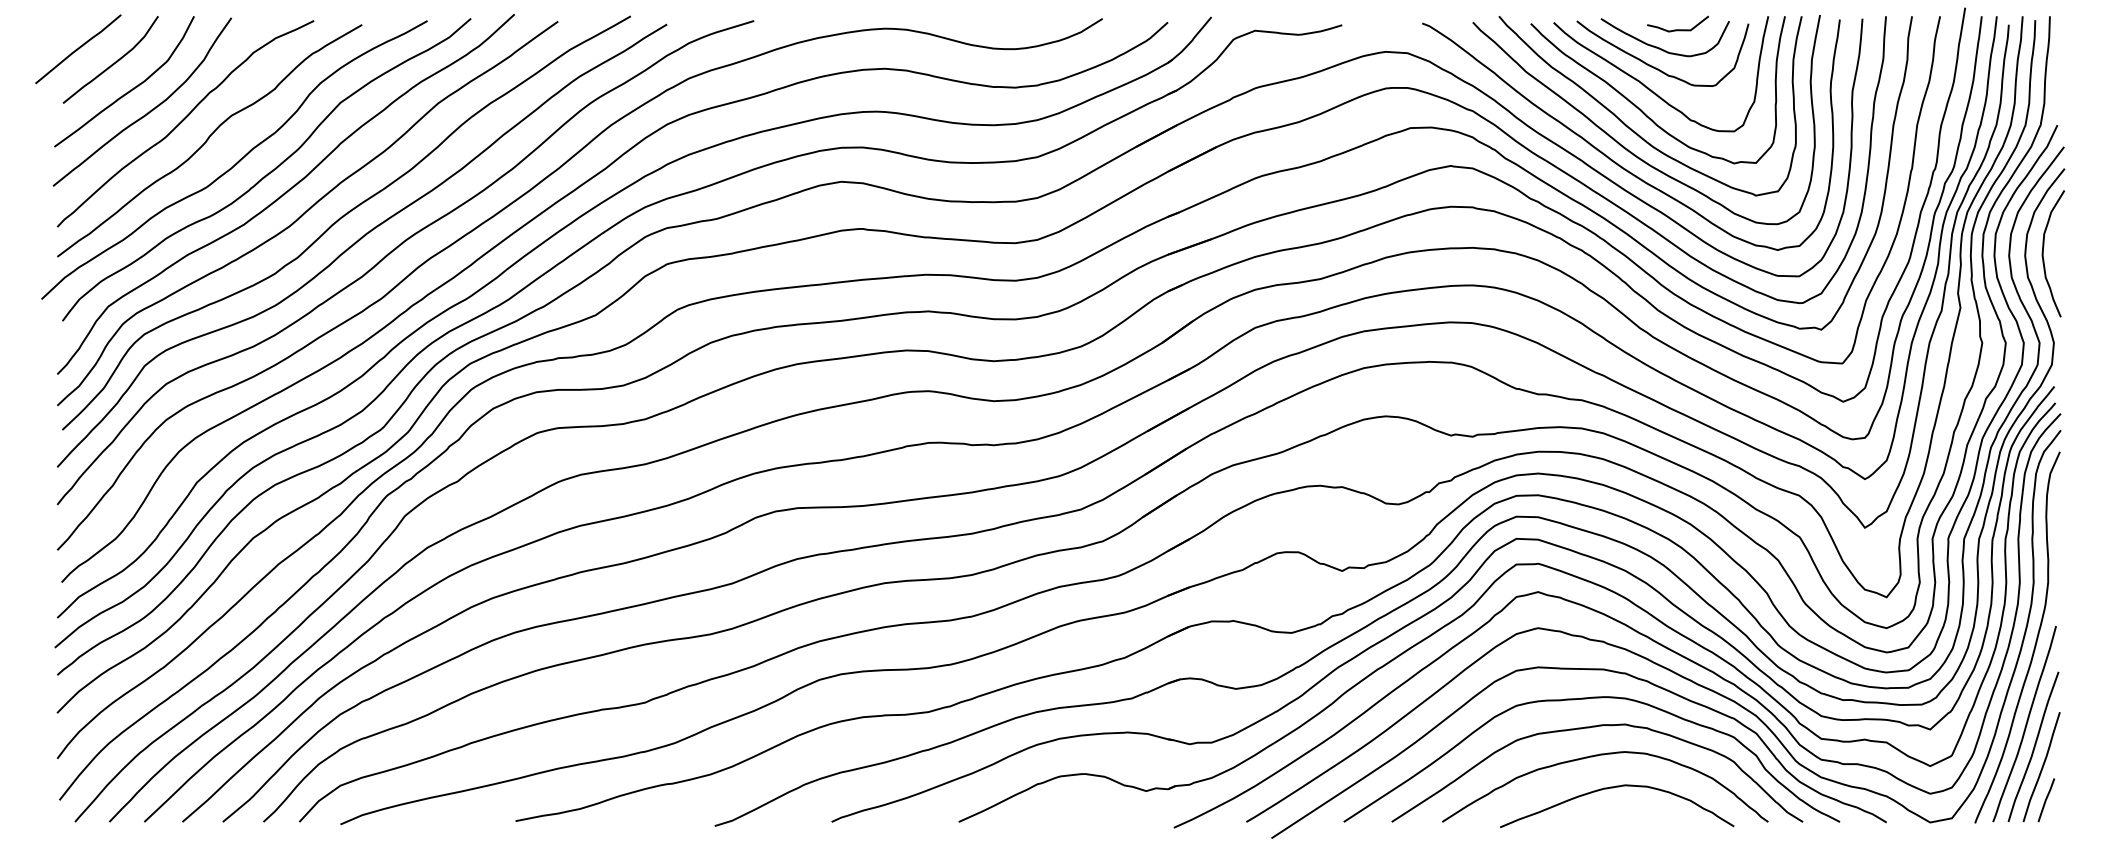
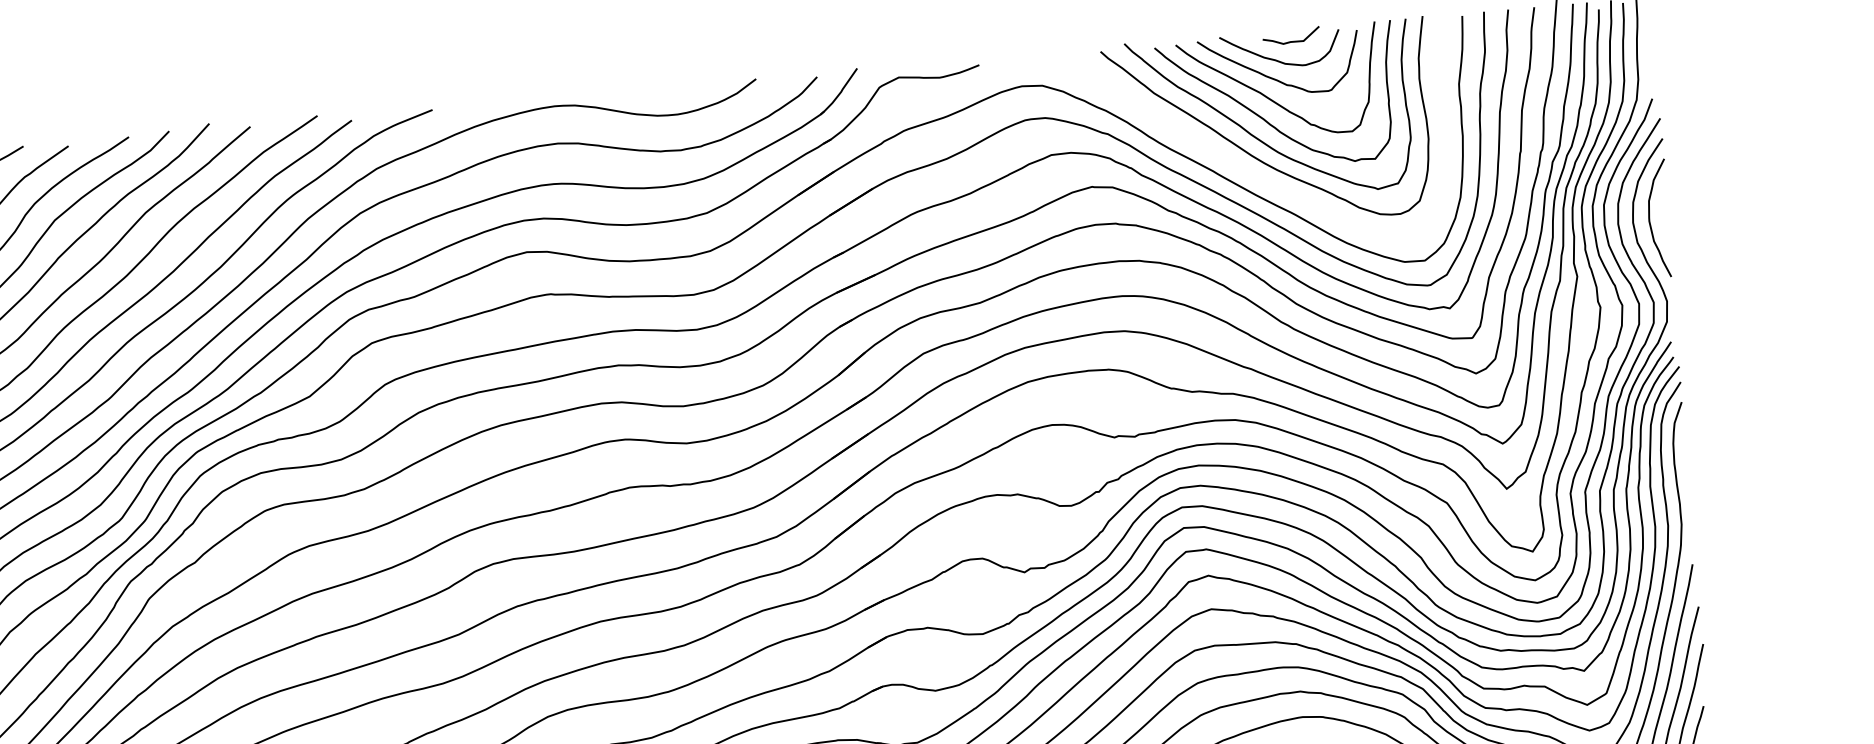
curve: (1611, 158) -> (1240, 166), removed

